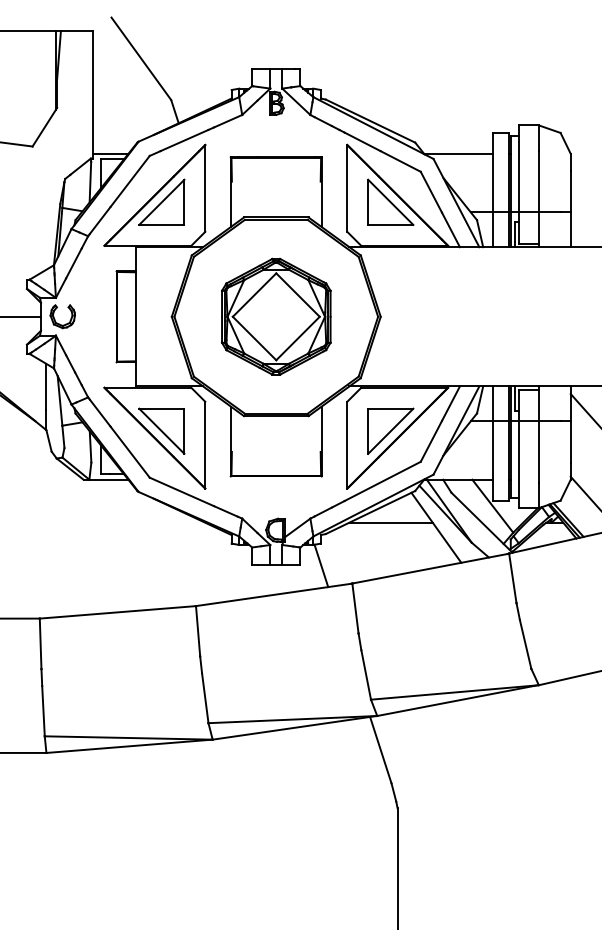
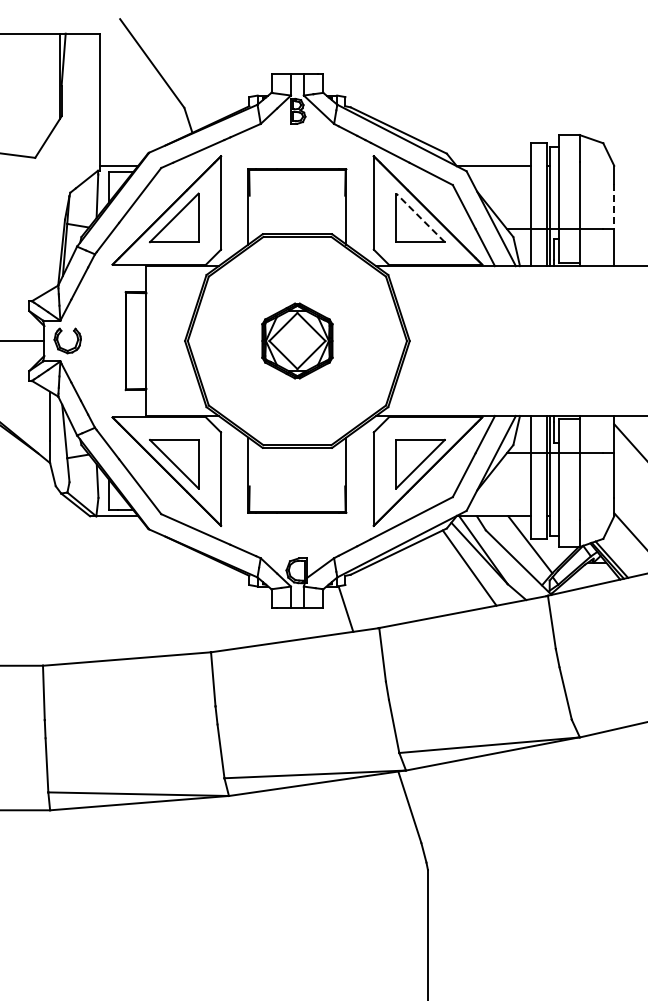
line: (571, 191) -> (614, 206), solid -> dashed
line: (390, 201) -> (420, 217), solid -> dashed
part: (276, 316) -> (297, 340), size x0.6
line: (390, 522) -> (420, 562), removed

